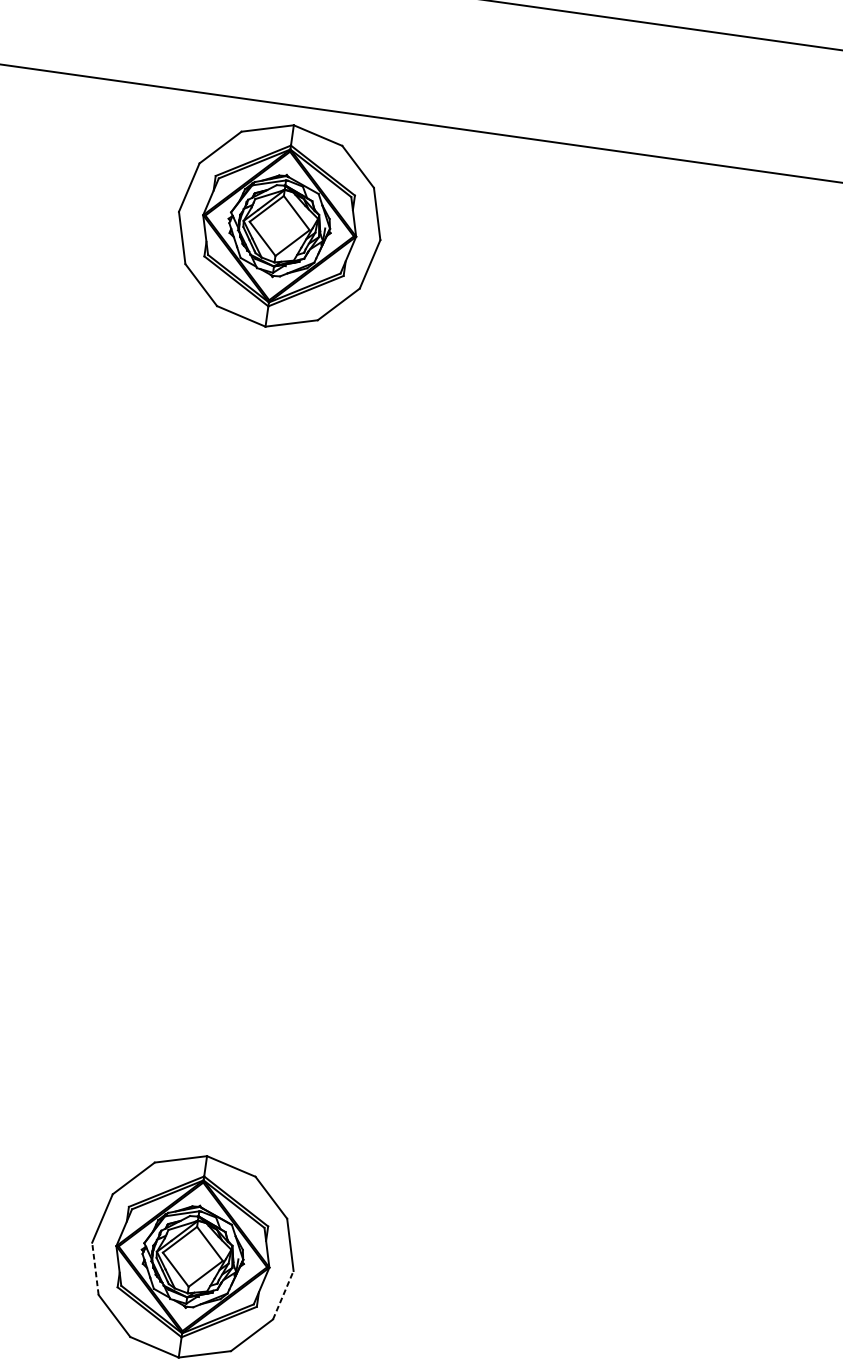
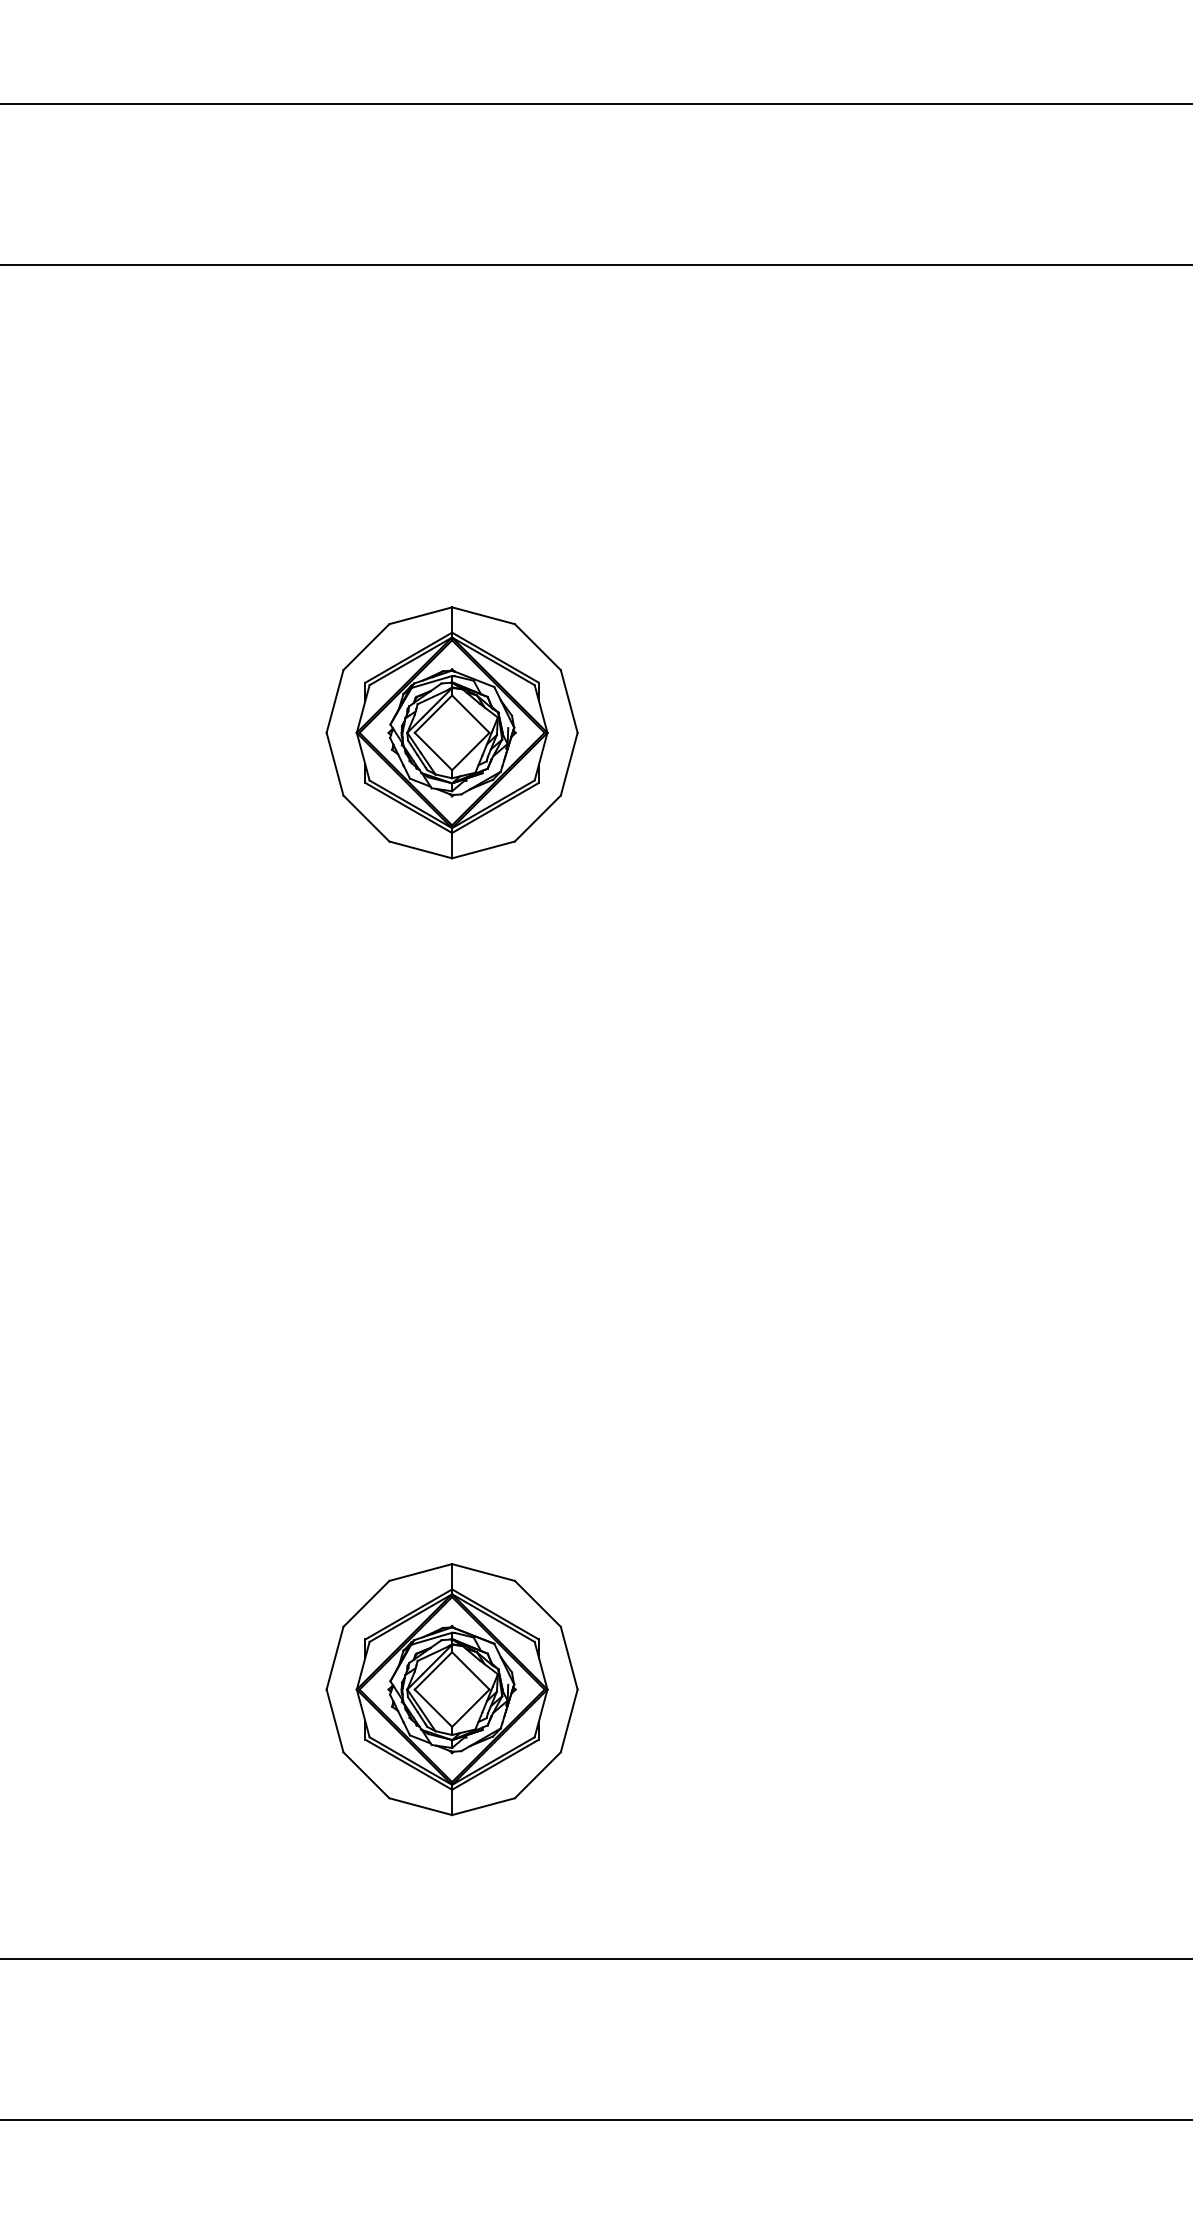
part: (279, 225) -> (451, 732), moved
line: (95, 1268) -> (334, 1720), dashed -> solid
line: (283, 1294) -> (569, 1720), dashed -> solid

